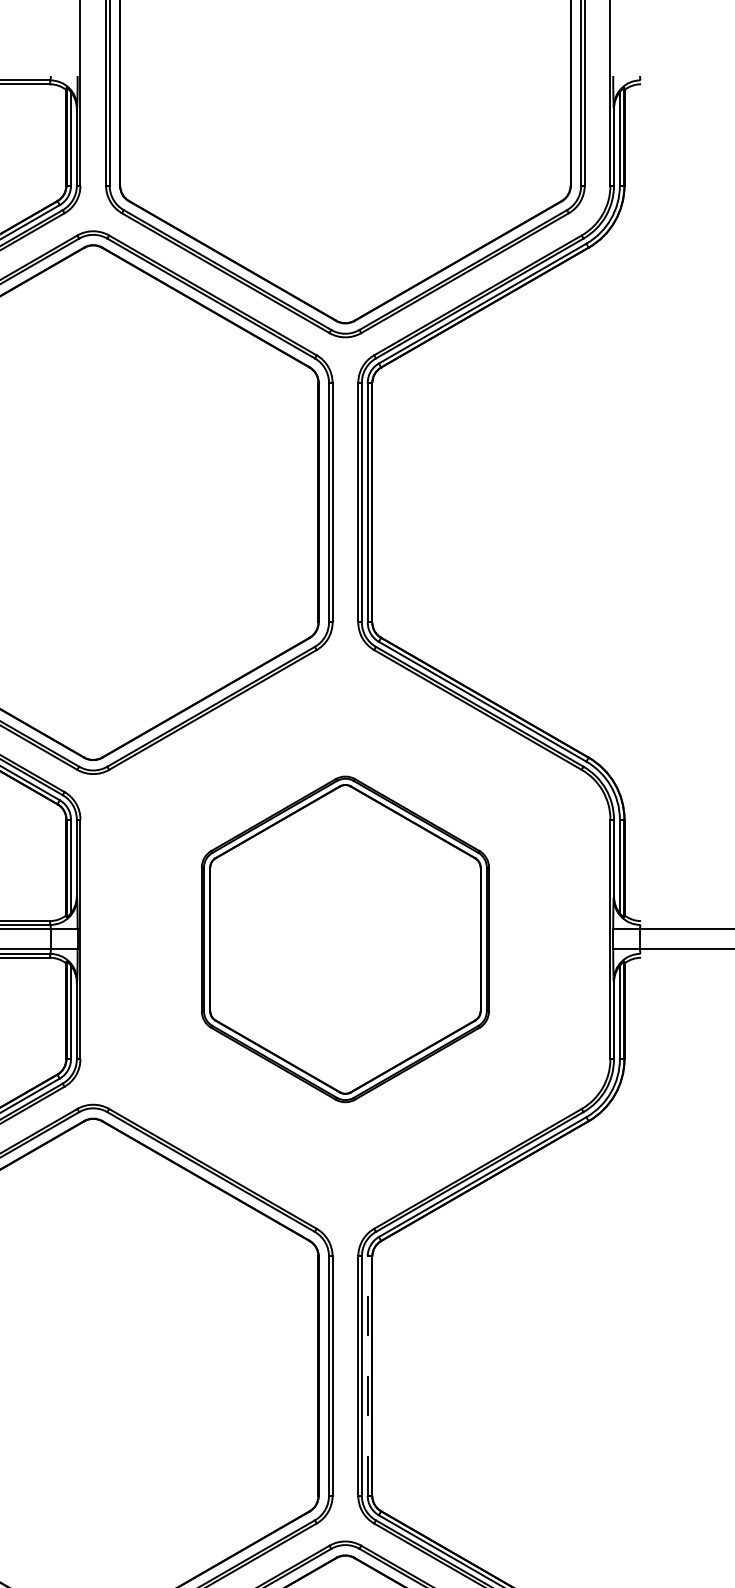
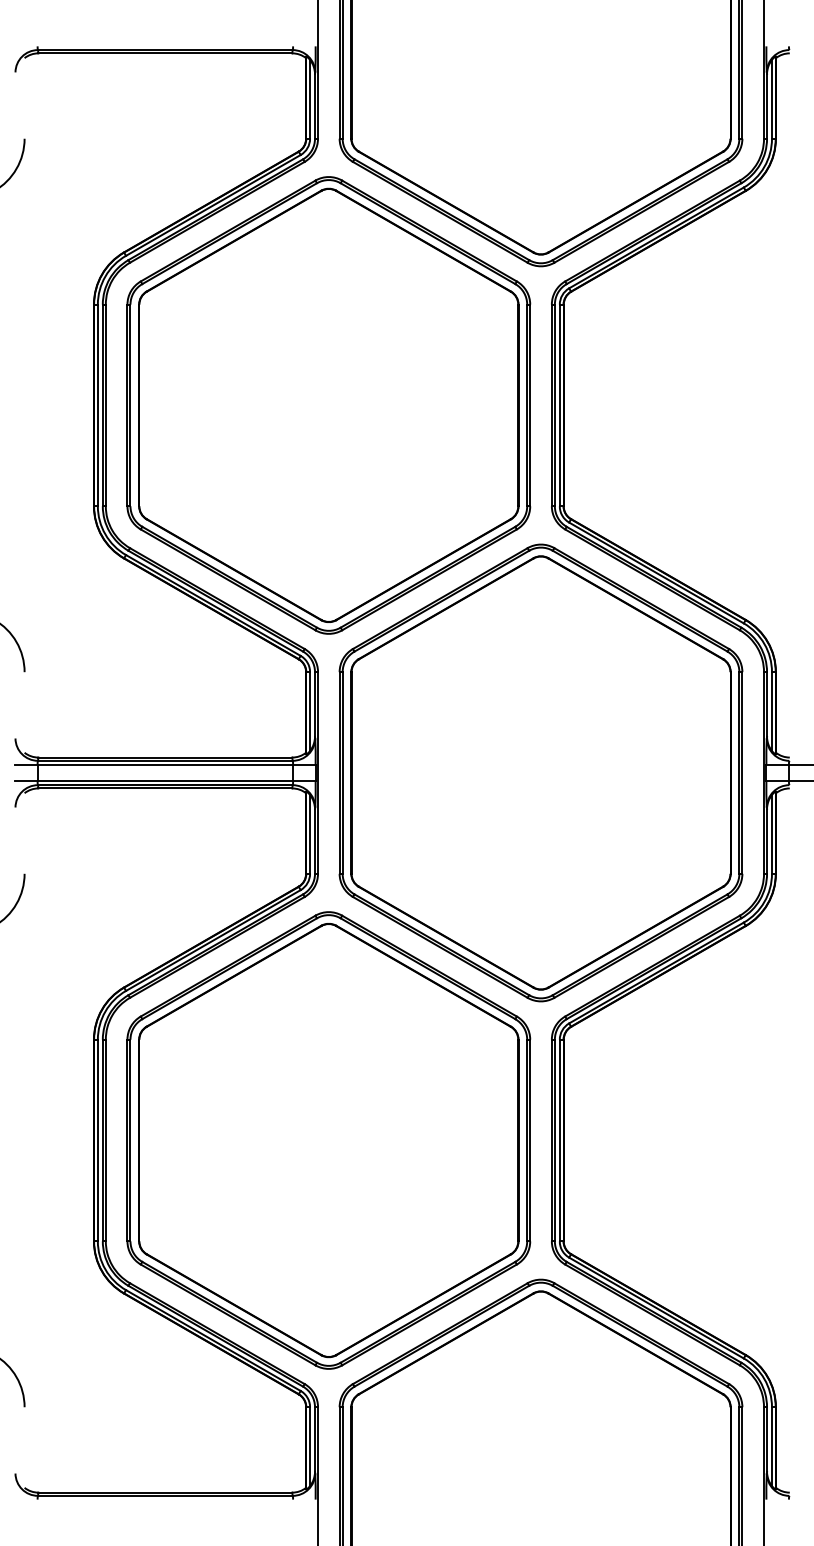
part: (344, 938) -> (540, 772), size x1.67
line: (367, 1376) -> (559, 1140), dashed -> solid

